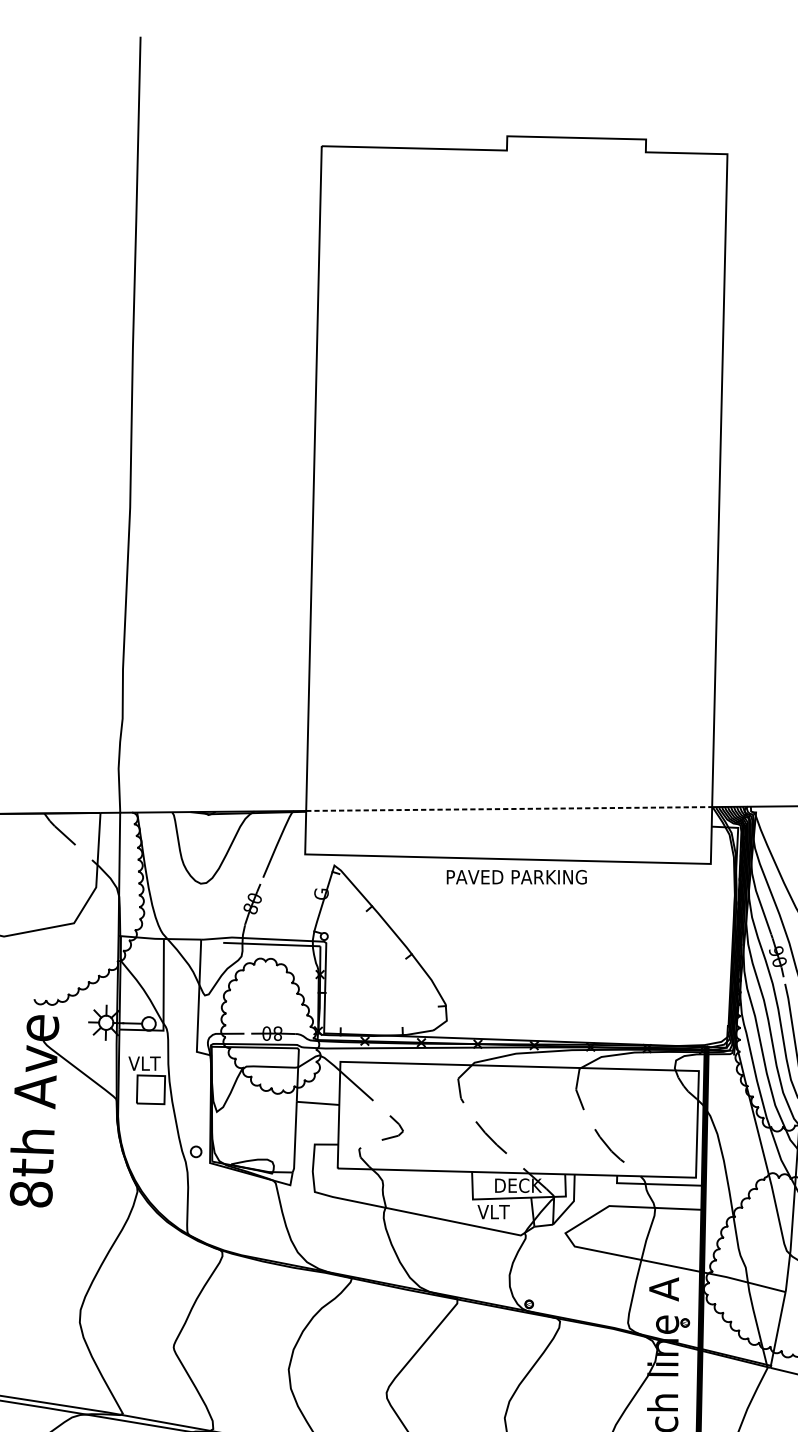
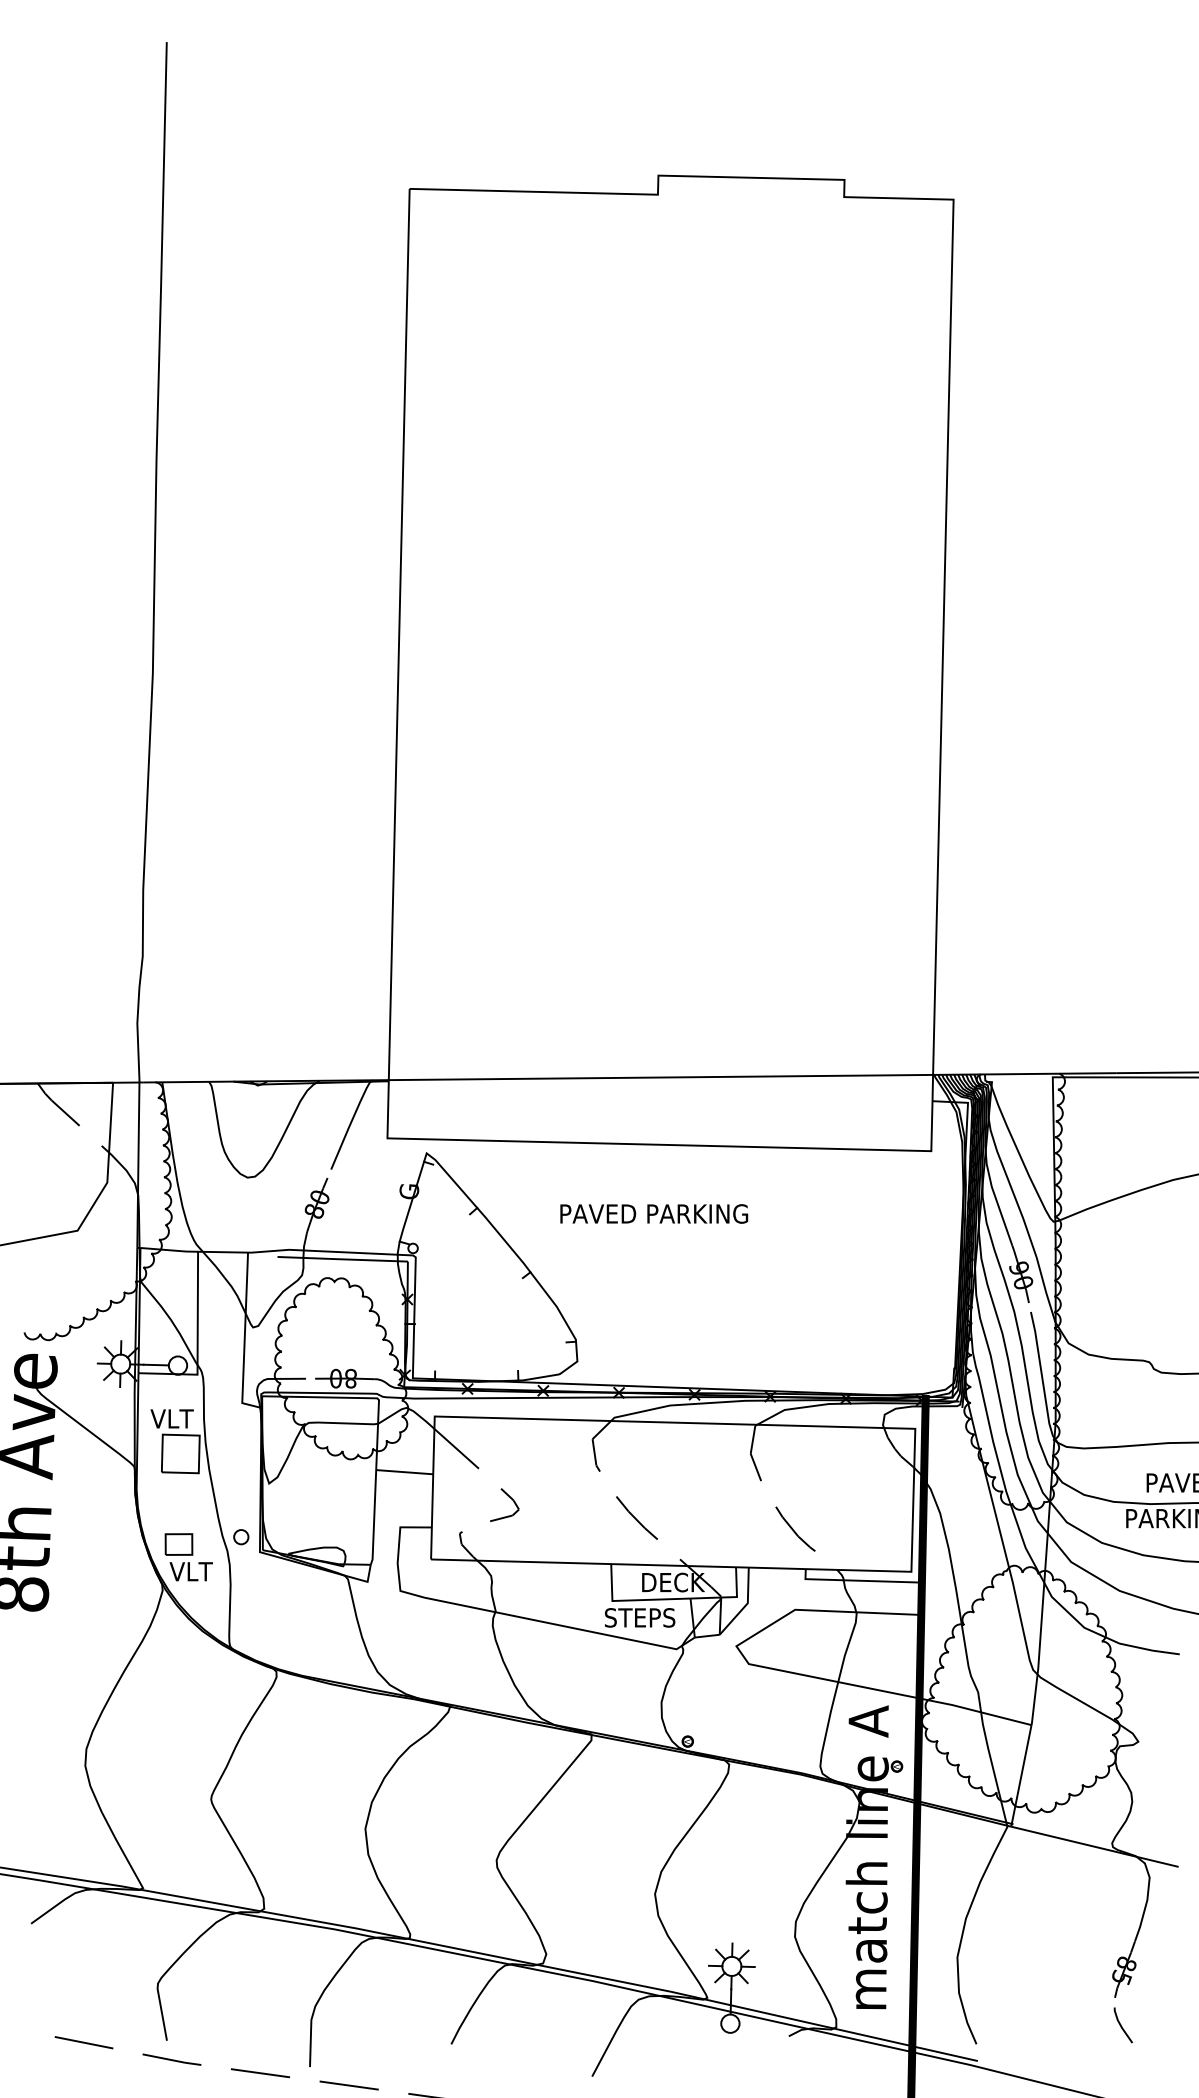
line: (509, 809) -> (661, 1077), dashed -> solid
text: (517, 876) -> (654, 1213), moved
part: (156, 1167) -> (188, 1557), added
text: (493, 1211) -> (639, 1617), VLT -> STEPS

